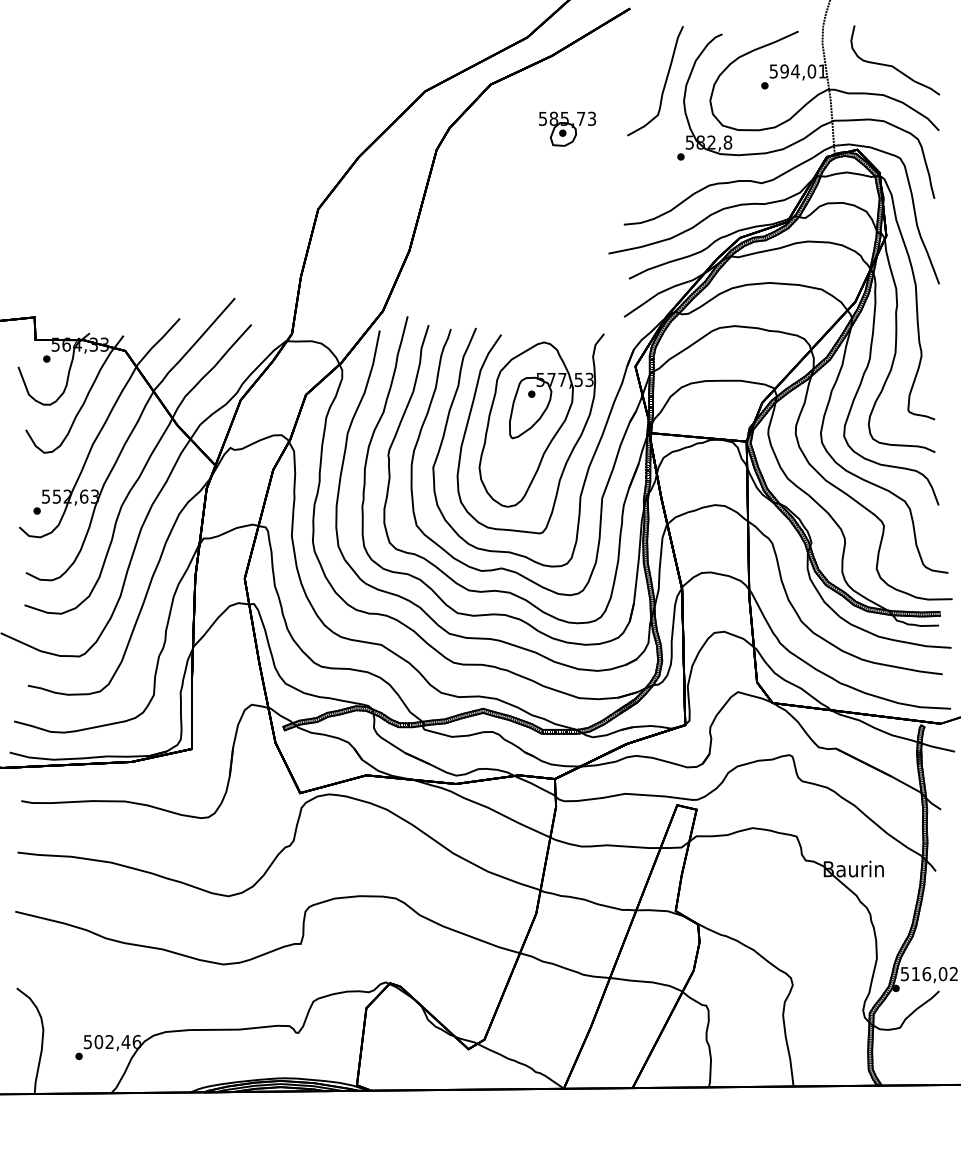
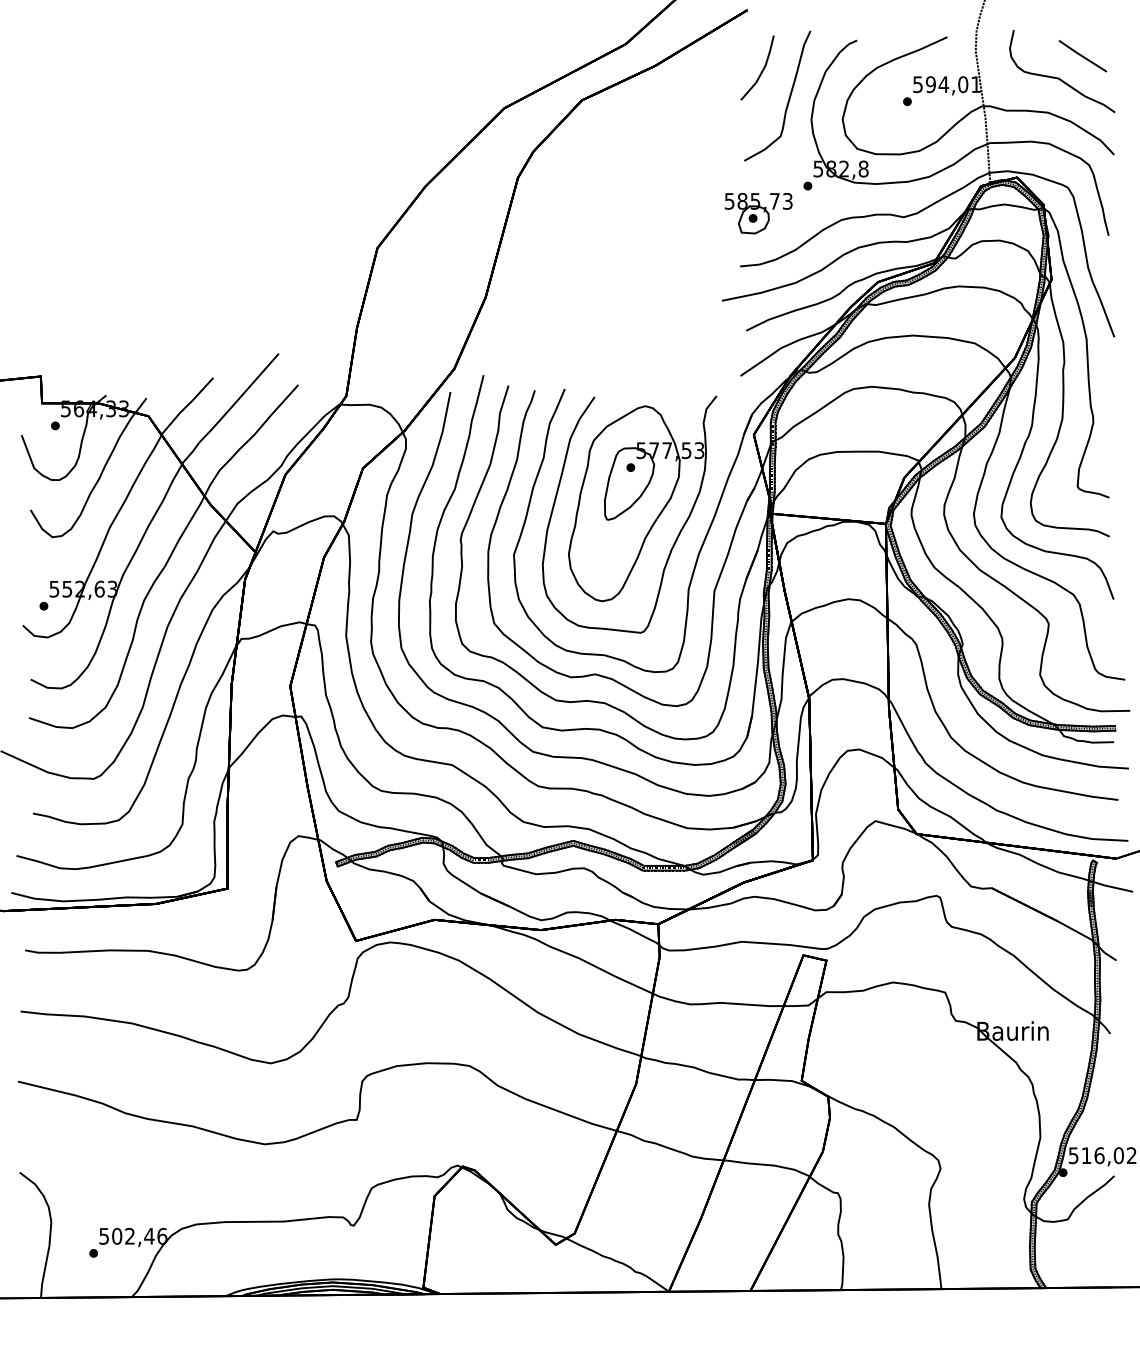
line: (912, 47) -> (1082, 56), added
line: (642, 58) -> (762, 69), added
part: (567, 128) -> (758, 212), moved

